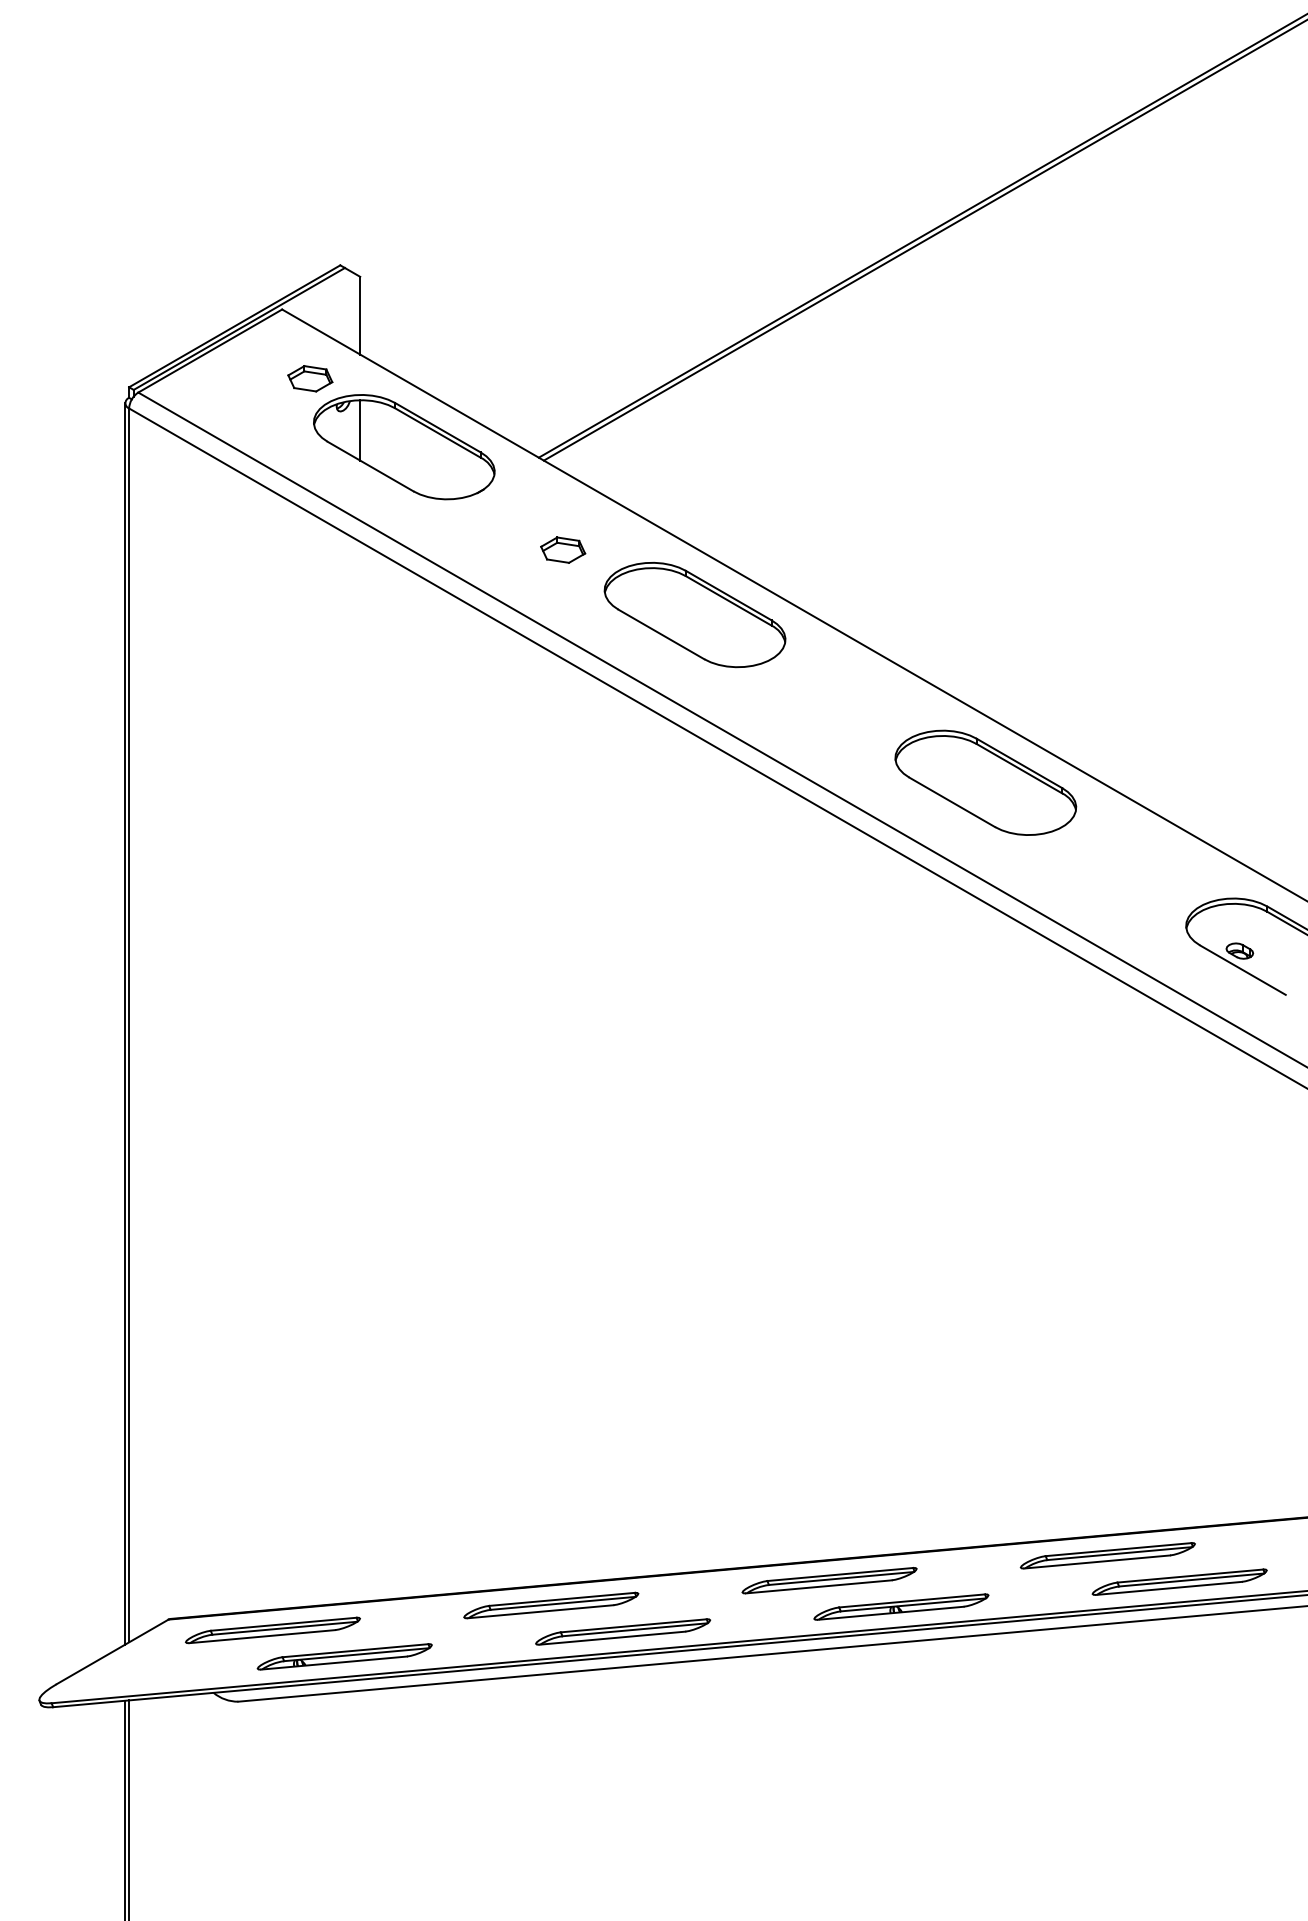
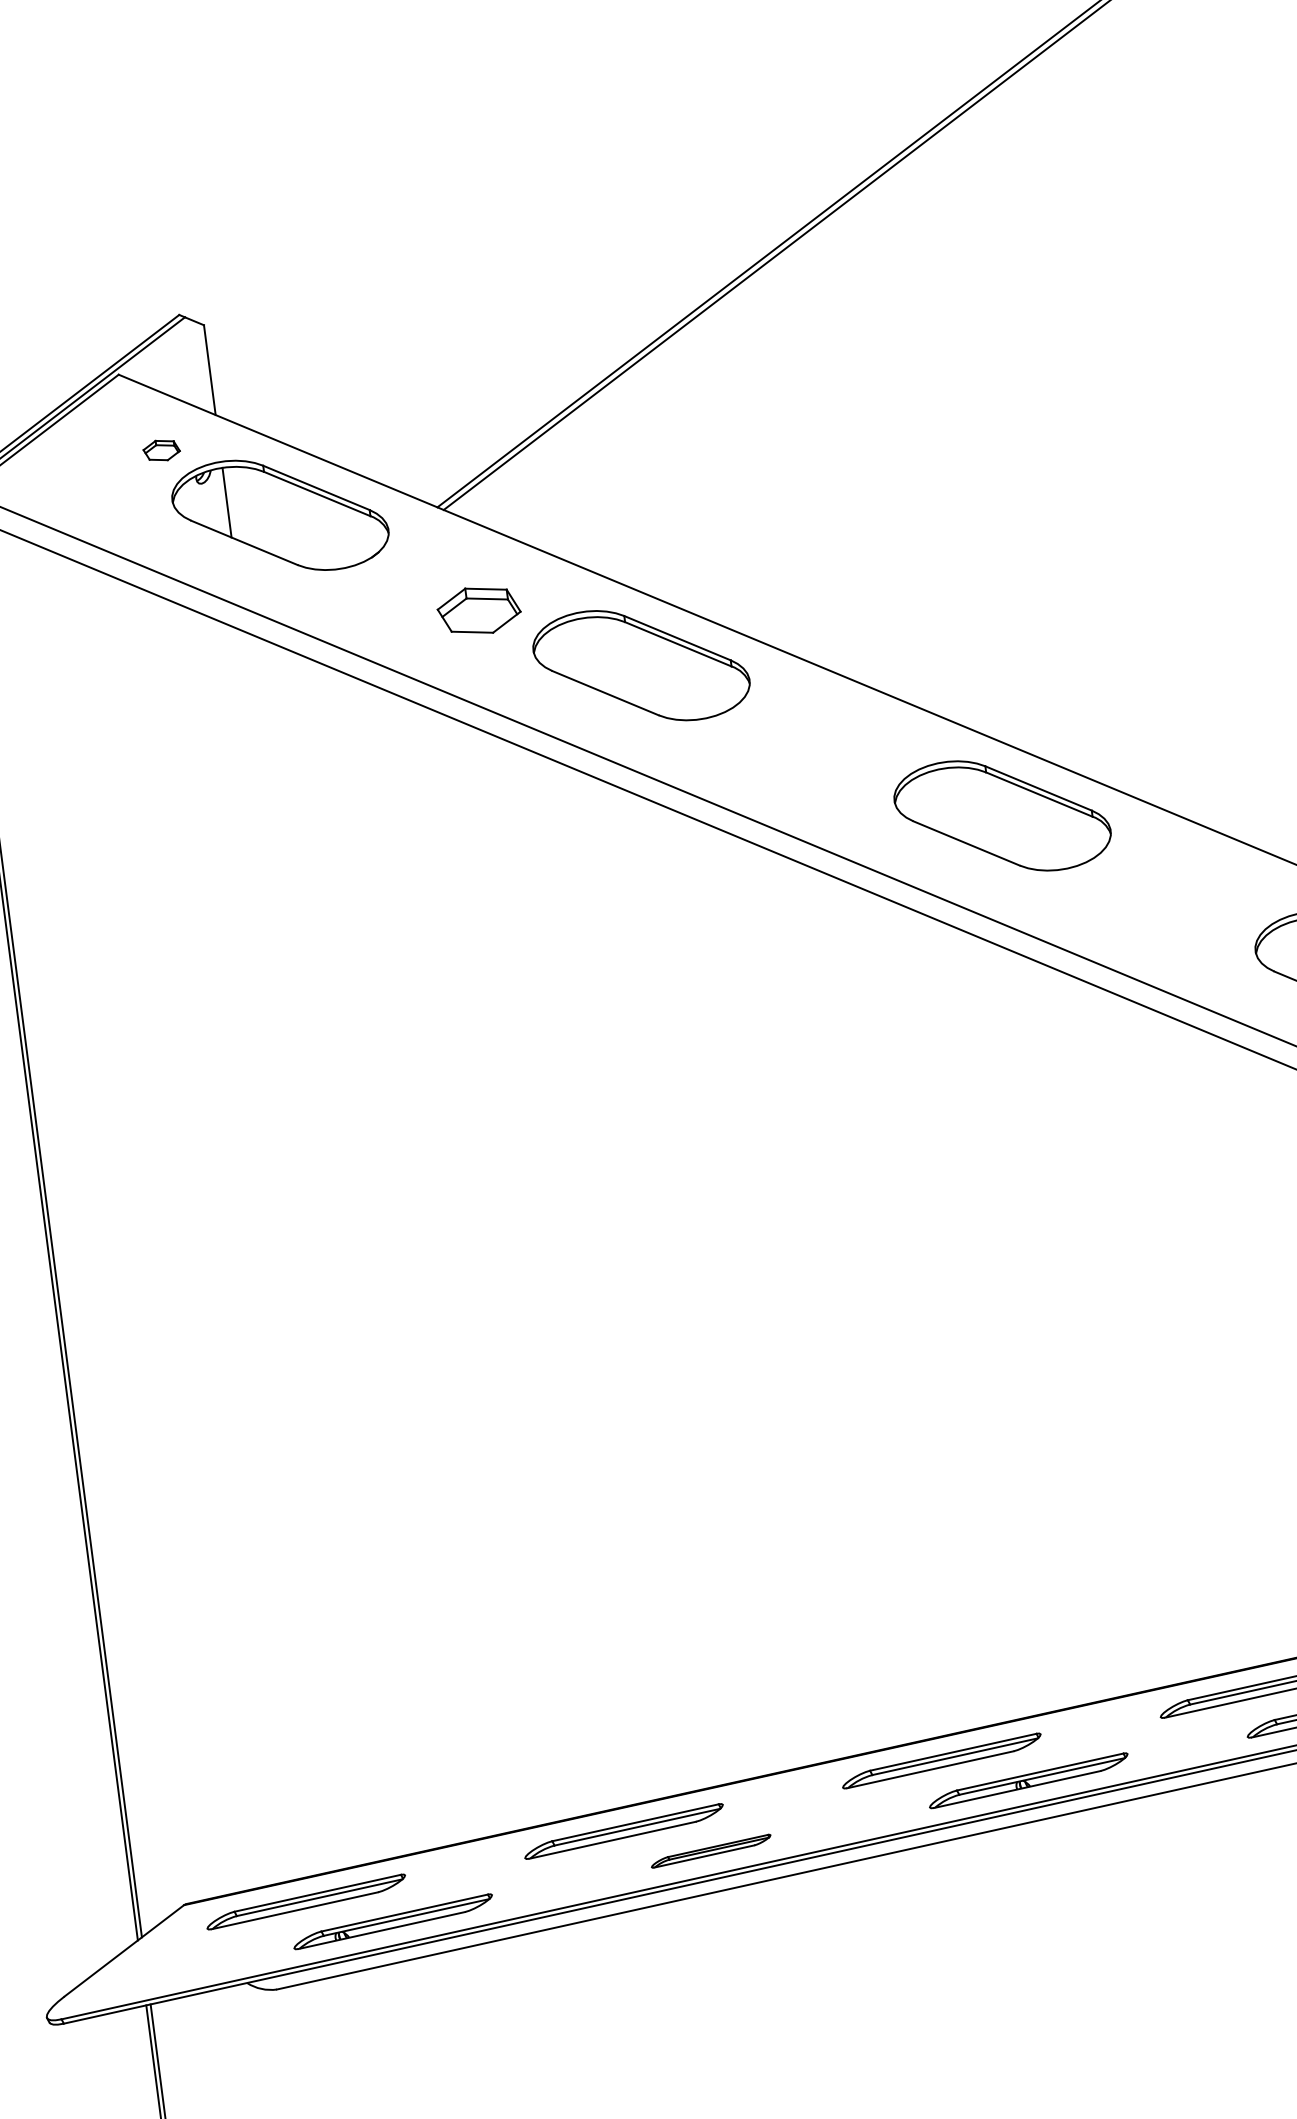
part: (310, 378) -> (161, 450), size x0.7
part: (563, 549) -> (479, 609), size x1.6
part: (623, 1631) -> (711, 1850), size x0.6

